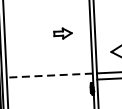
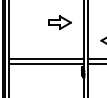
part: (62, 33) -> (59, 22), size x1.43
line: (49, 75) -> (46, 58), dashed -> solid
line: (49, 82) -> (46, 64), added

